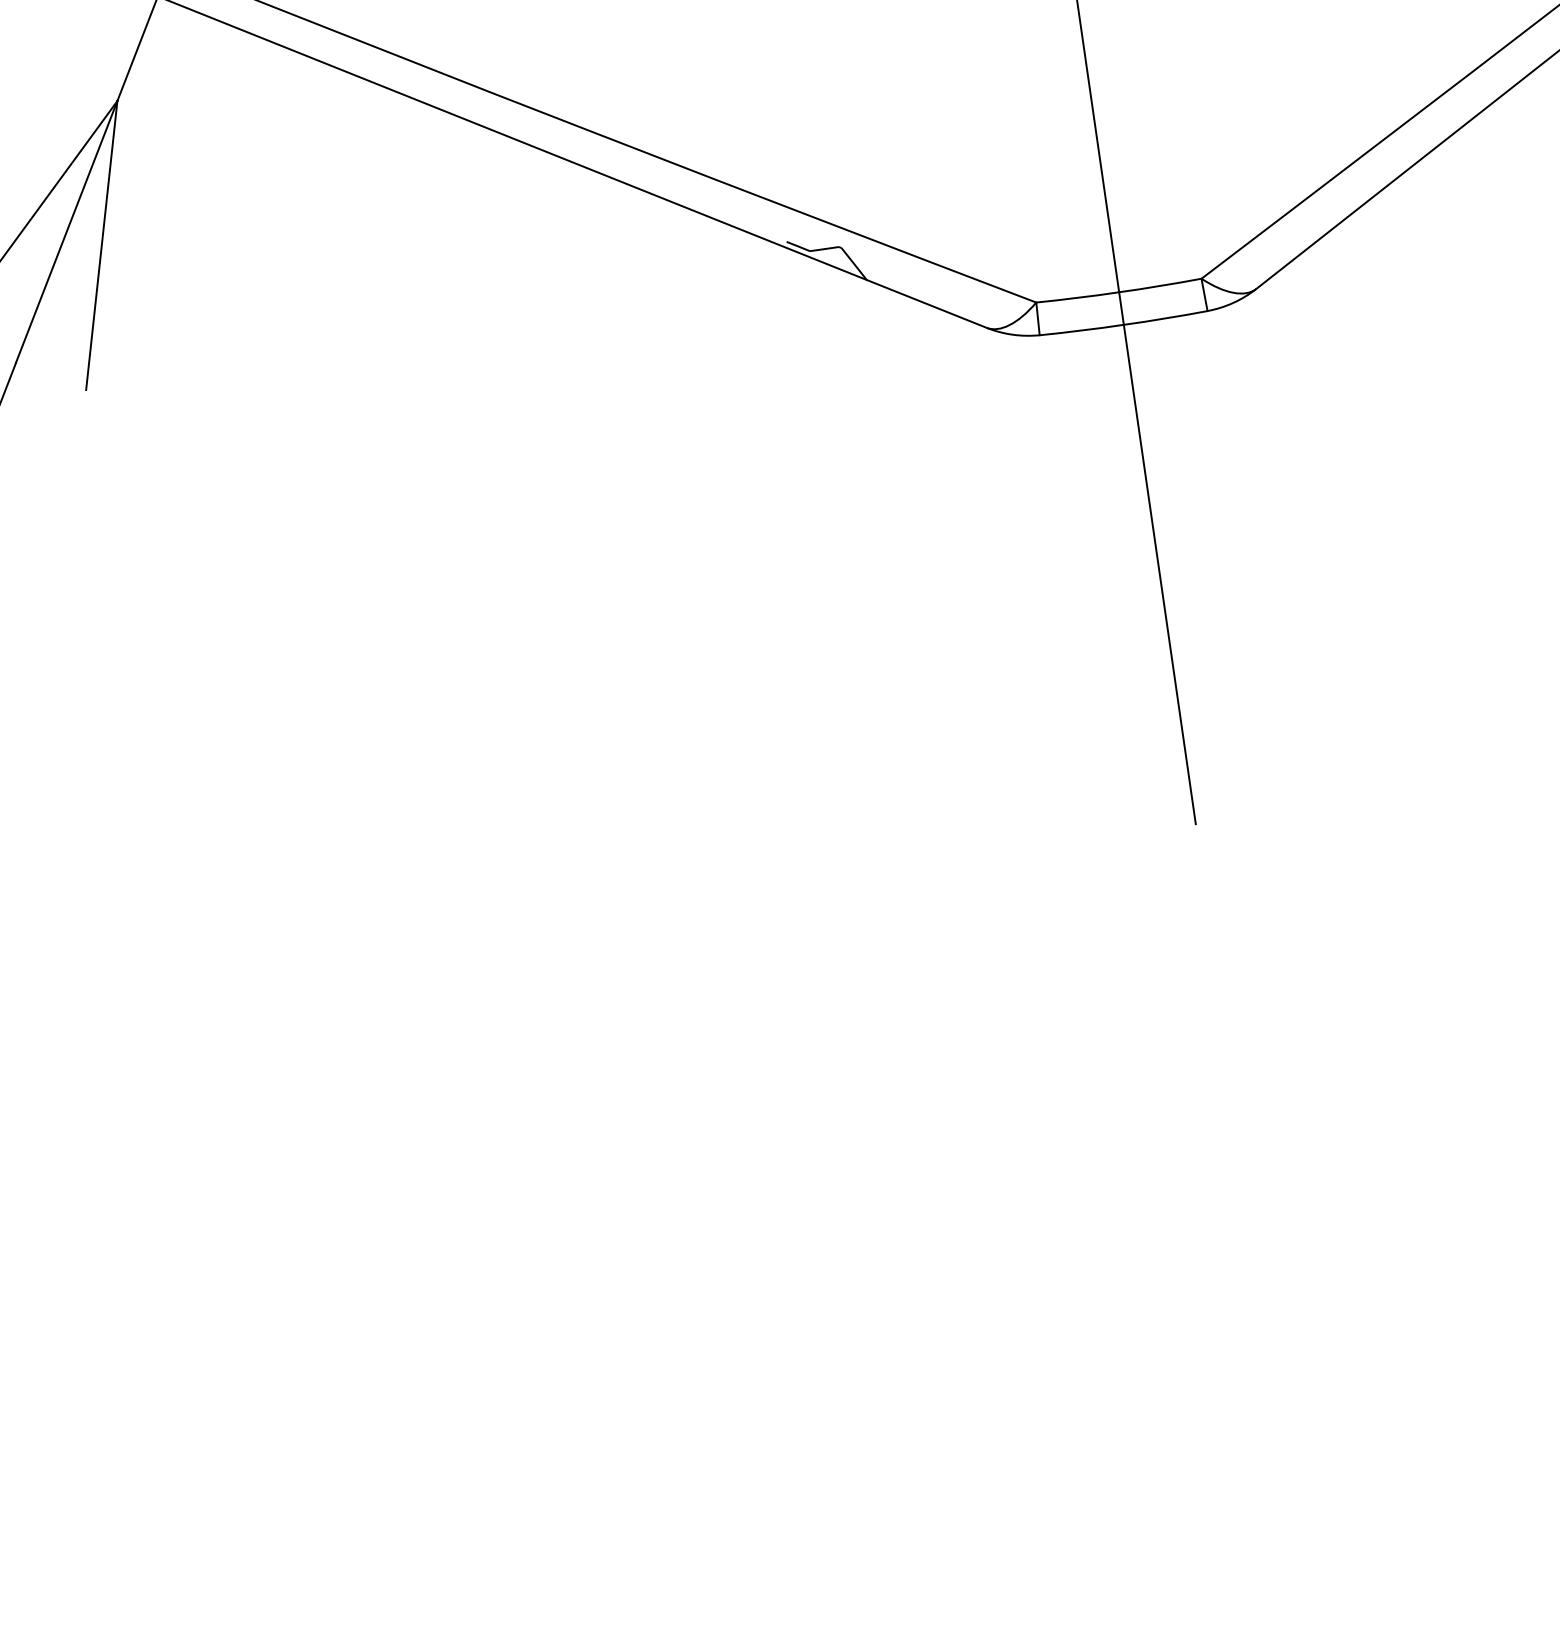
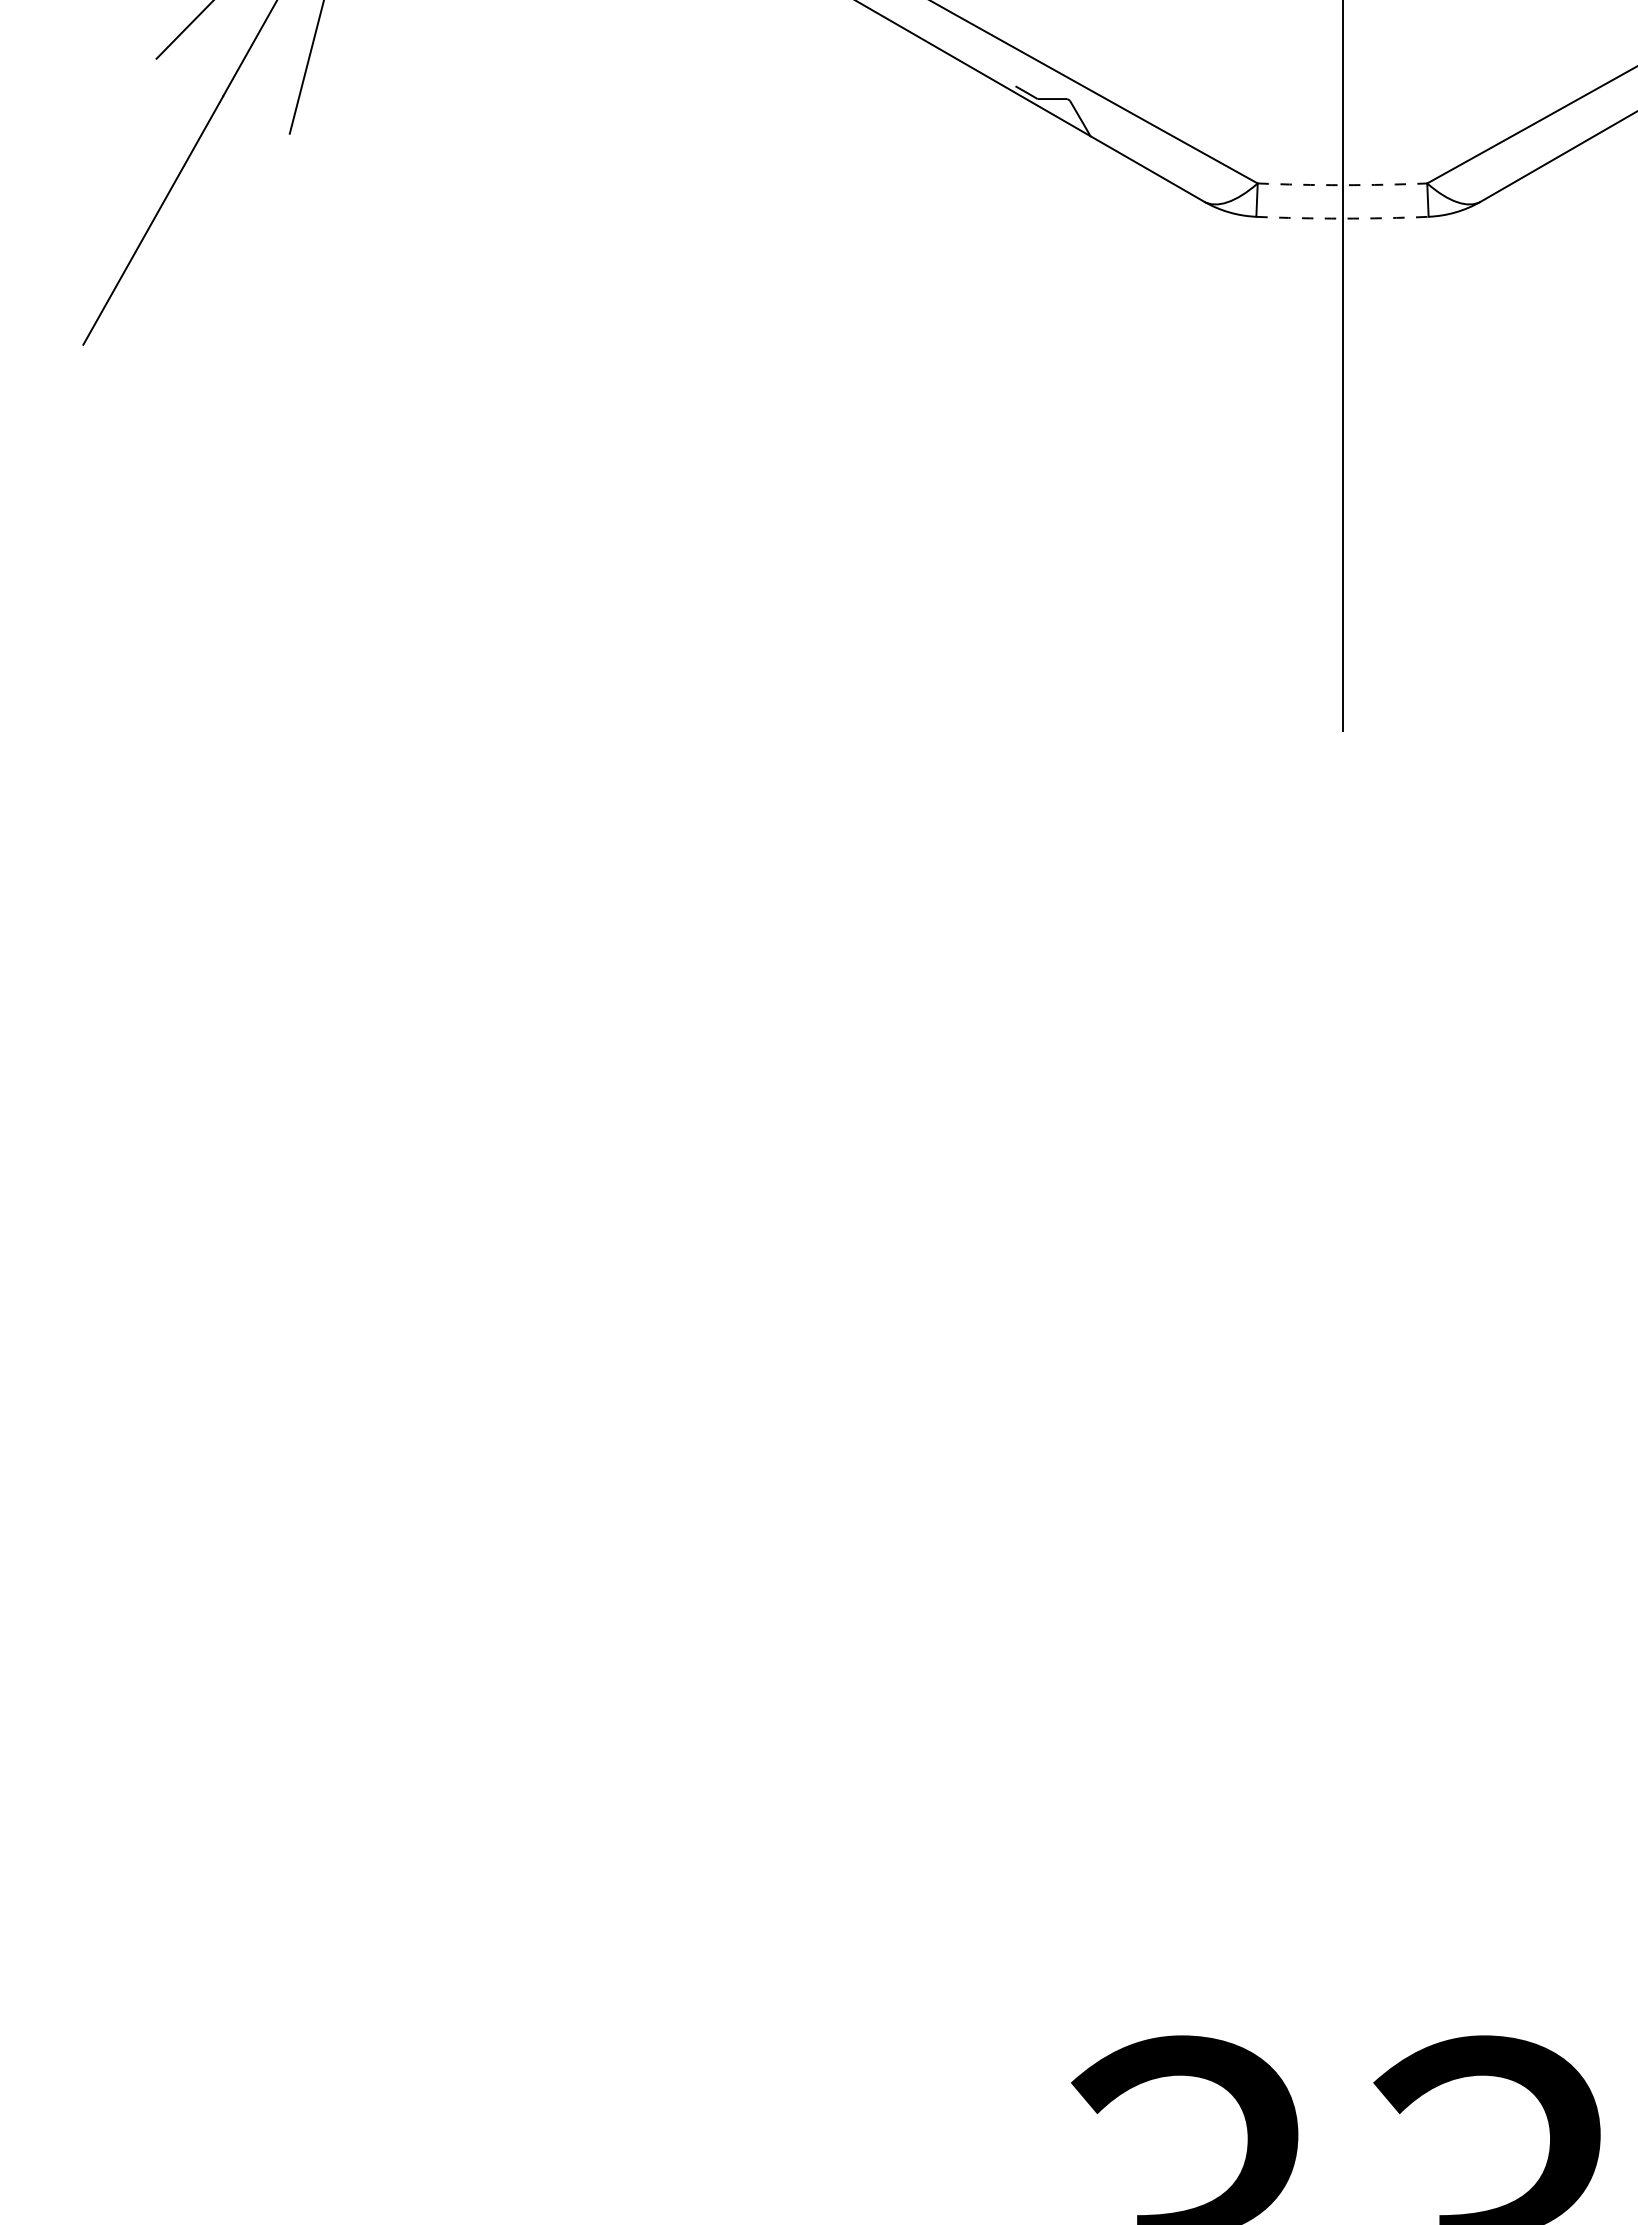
arc: (1119, 292) -> (1342, 185), solid -> dashed
arc: (1123, 324) -> (1342, 218), solid -> dashed

